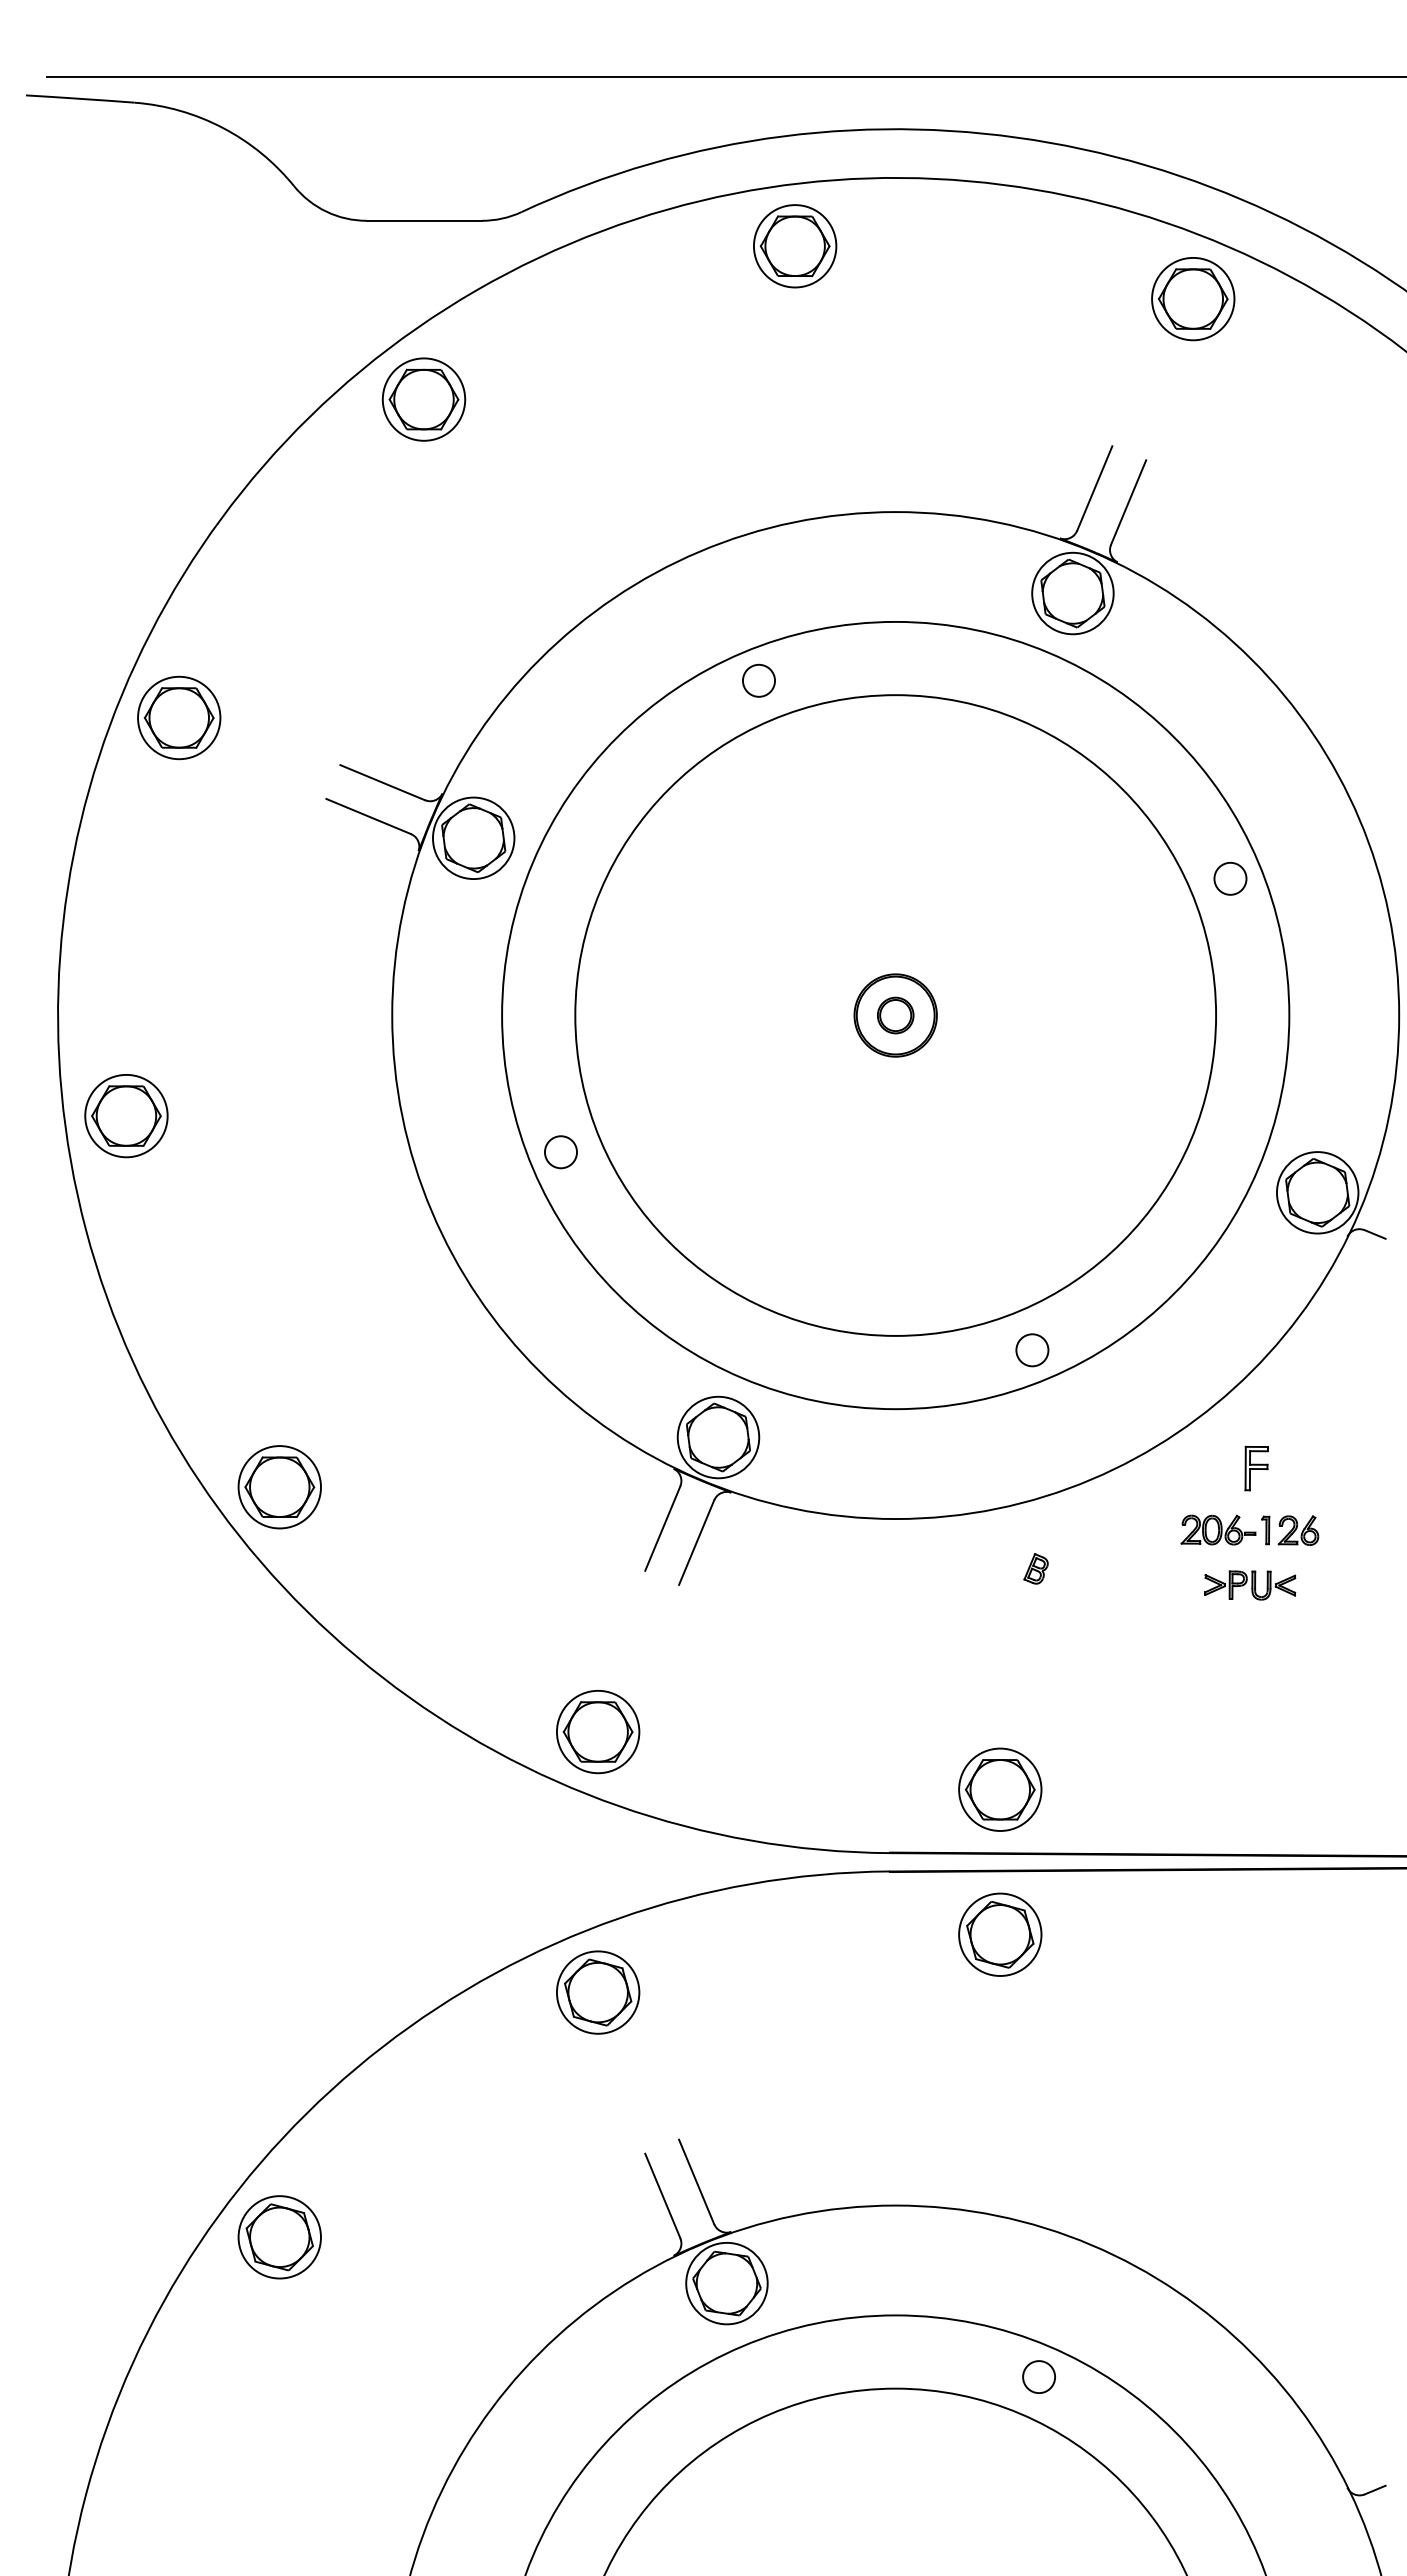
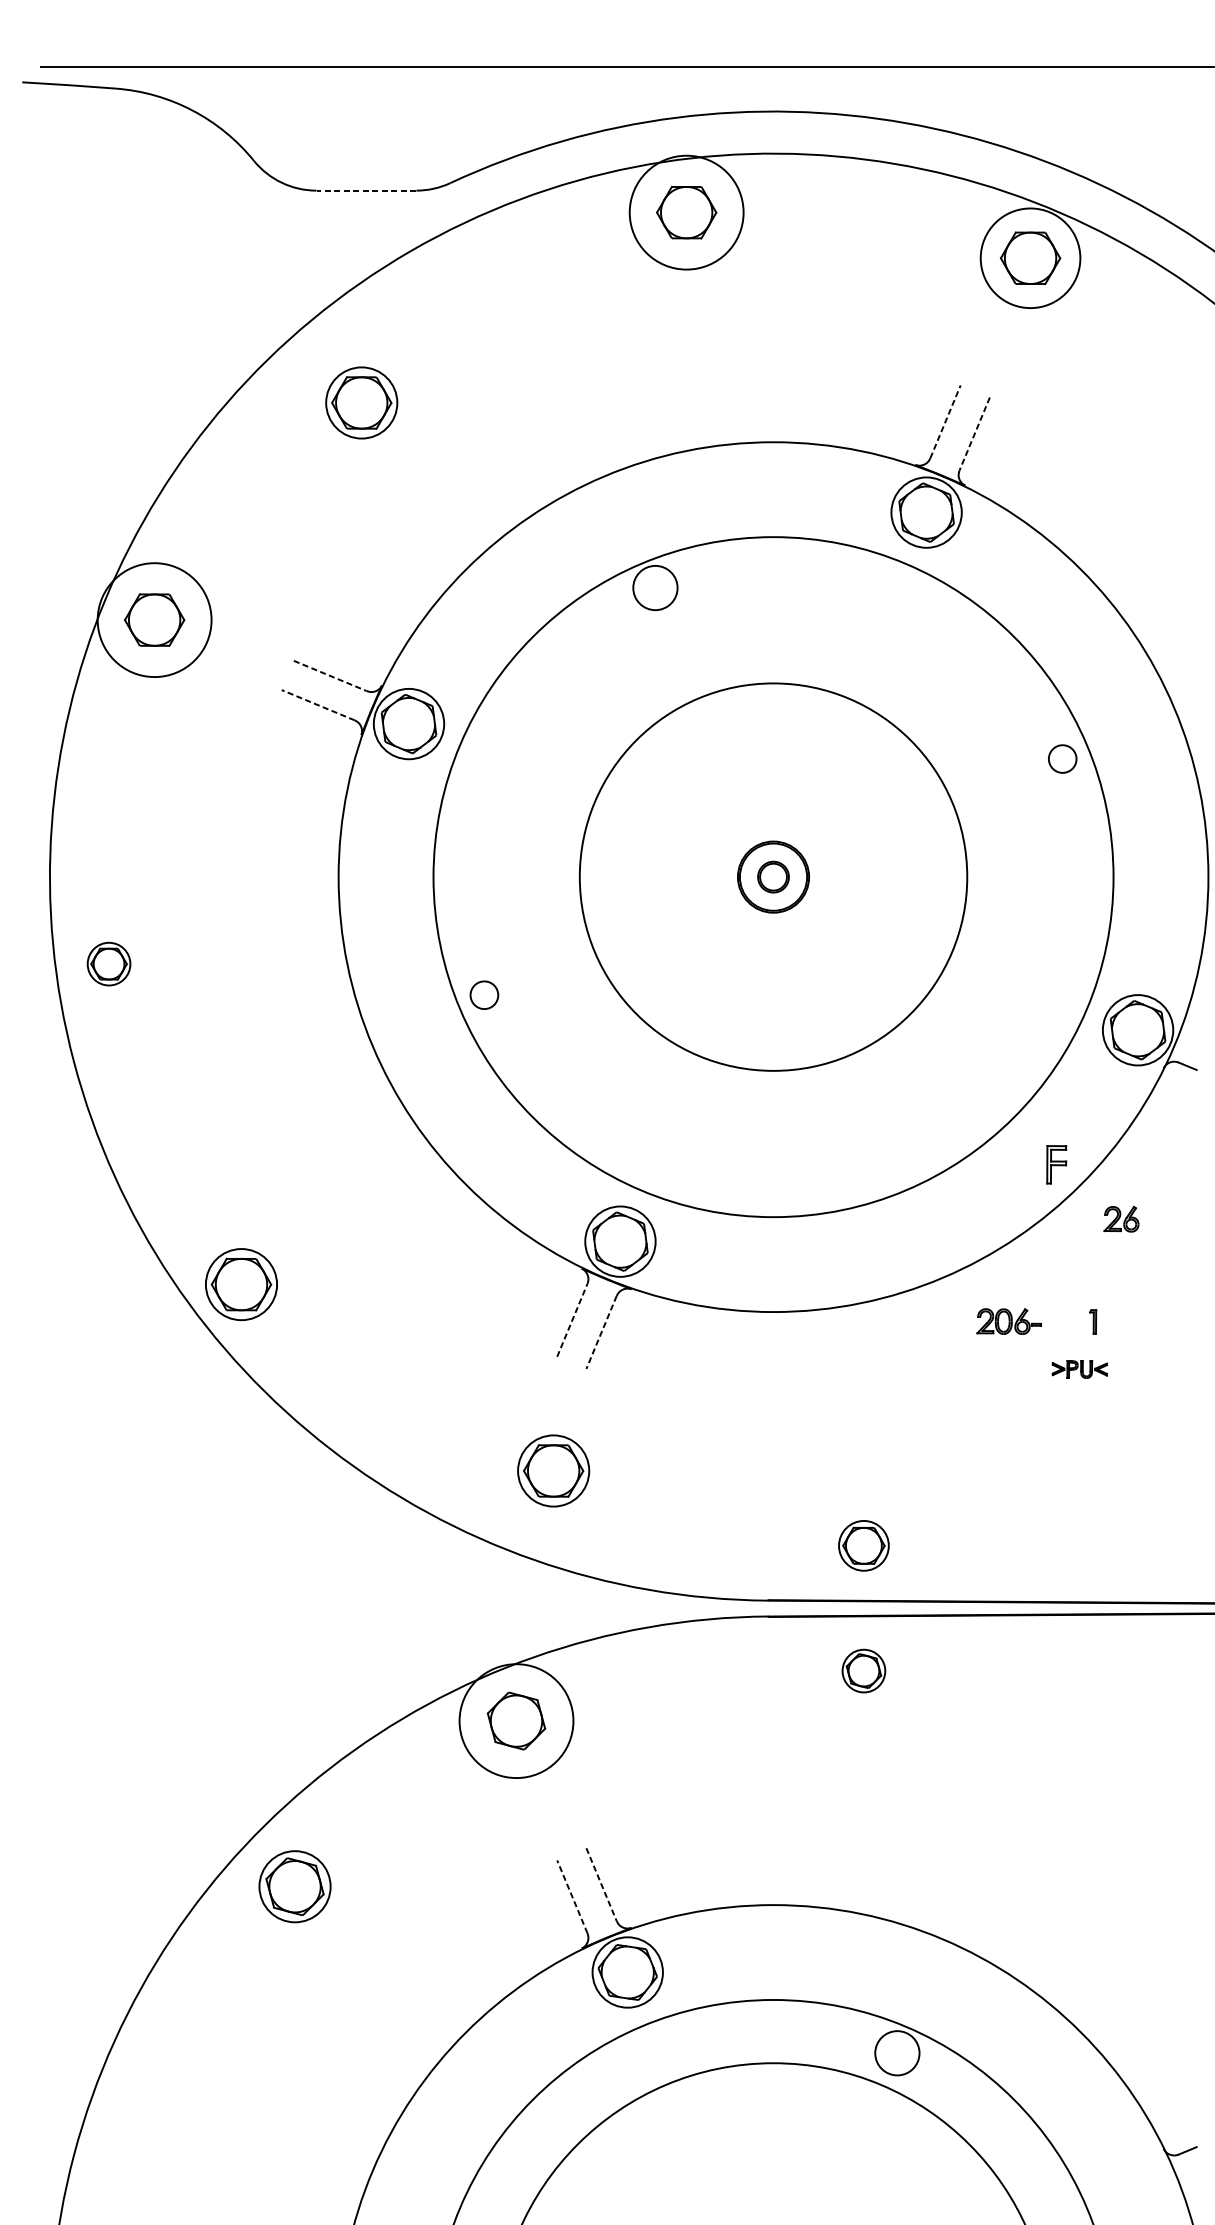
line: (424, 220) -> (366, 190), solid -> dashed
circle: (794, 246) -> (686, 212), size x1.6
circle: (1193, 298) -> (1030, 257), size x1.4
part: (423, 399) -> (361, 402), moved
line: (1094, 488) -> (945, 421), solid -> dashed
line: (1128, 502) -> (974, 433), solid -> dashed
circle: (758, 680) -> (655, 587), size x1.6
circle: (179, 717) -> (154, 619), size x1.6
line: (382, 782) -> (330, 675), solid -> dashed
line: (368, 816) -> (318, 705), solid -> dashed
circle: (895, 1015) -> (773, 877), size x0.7
part: (126, 1116) -> (109, 964), size x0.6
circle: (1032, 1350) -> (891, 1166), removed
part: (1256, 1468) -> (1056, 1164), moved
line: (662, 1528) -> (572, 1320), solid -> dashed
part: (1218, 1529) -> (1009, 1321), moved
part: (1298, 1530) -> (1121, 1219), moved
line: (696, 1542) -> (601, 1332), solid -> dashed
part: (1035, 1568) -> (894, 1354), removed
part: (1250, 1585) -> (1079, 1369), size x0.7
part: (598, 1732) -> (553, 1471), moved
part: (1000, 1789) -> (864, 1545), size x0.7
part: (1000, 1934) -> (864, 1670), size x0.6
circle: (597, 1992) -> (515, 1721), size x1.6
line: (696, 2181) -> (601, 1884), solid -> dashed
line: (662, 2196) -> (572, 1897), solid -> dashed
part: (279, 2237) -> (294, 1886), moved
circle: (1039, 2377) -> (897, 2053), size x1.6

